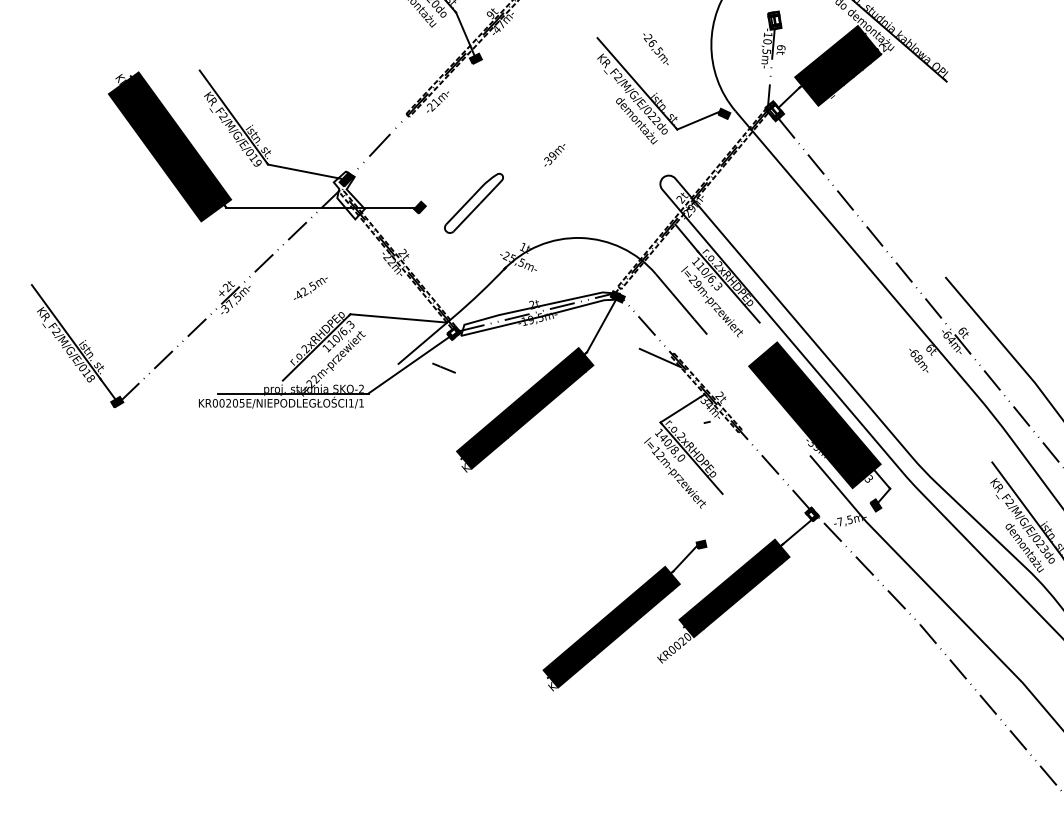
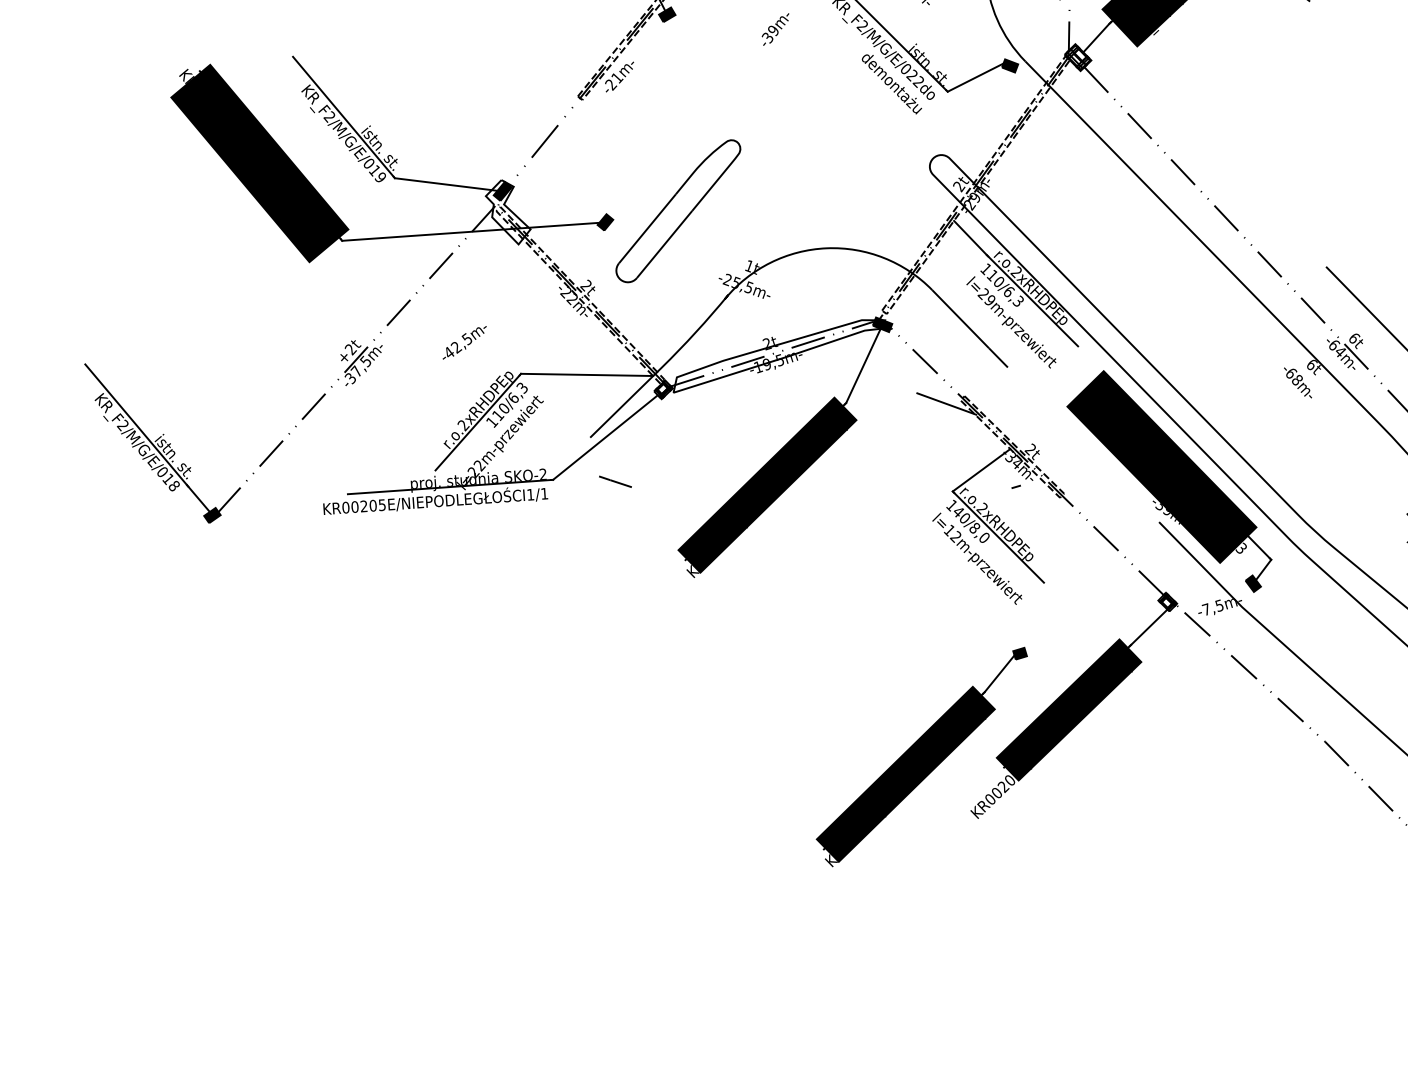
text: (554, 155) -> (775, 29), moved
part: (473, 203) -> (677, 211), size x1.67
line: (443, 367) -> (614, 480), moved

